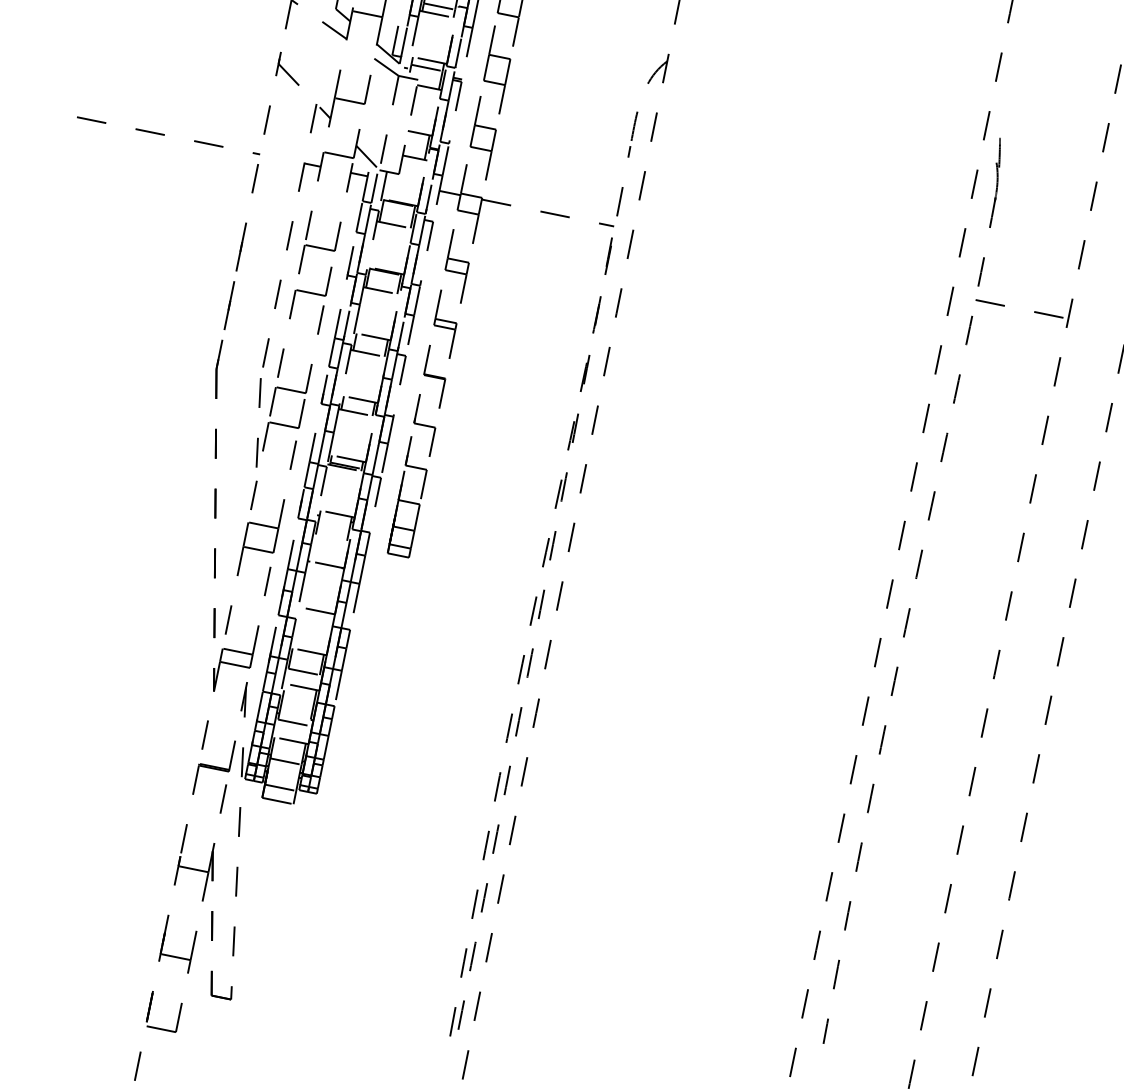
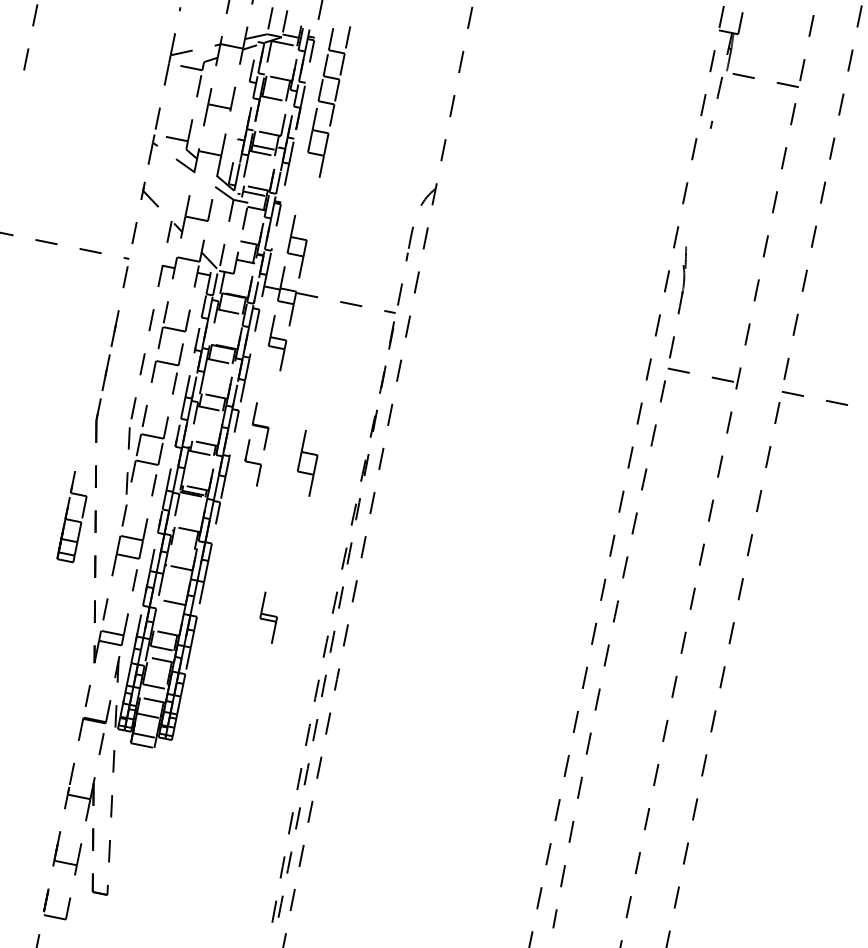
part: (496, 68) -> (307, 462), moved
part: (445, 323) -> (268, 617), moved
part: (406, 497) -> (71, 517), moved

